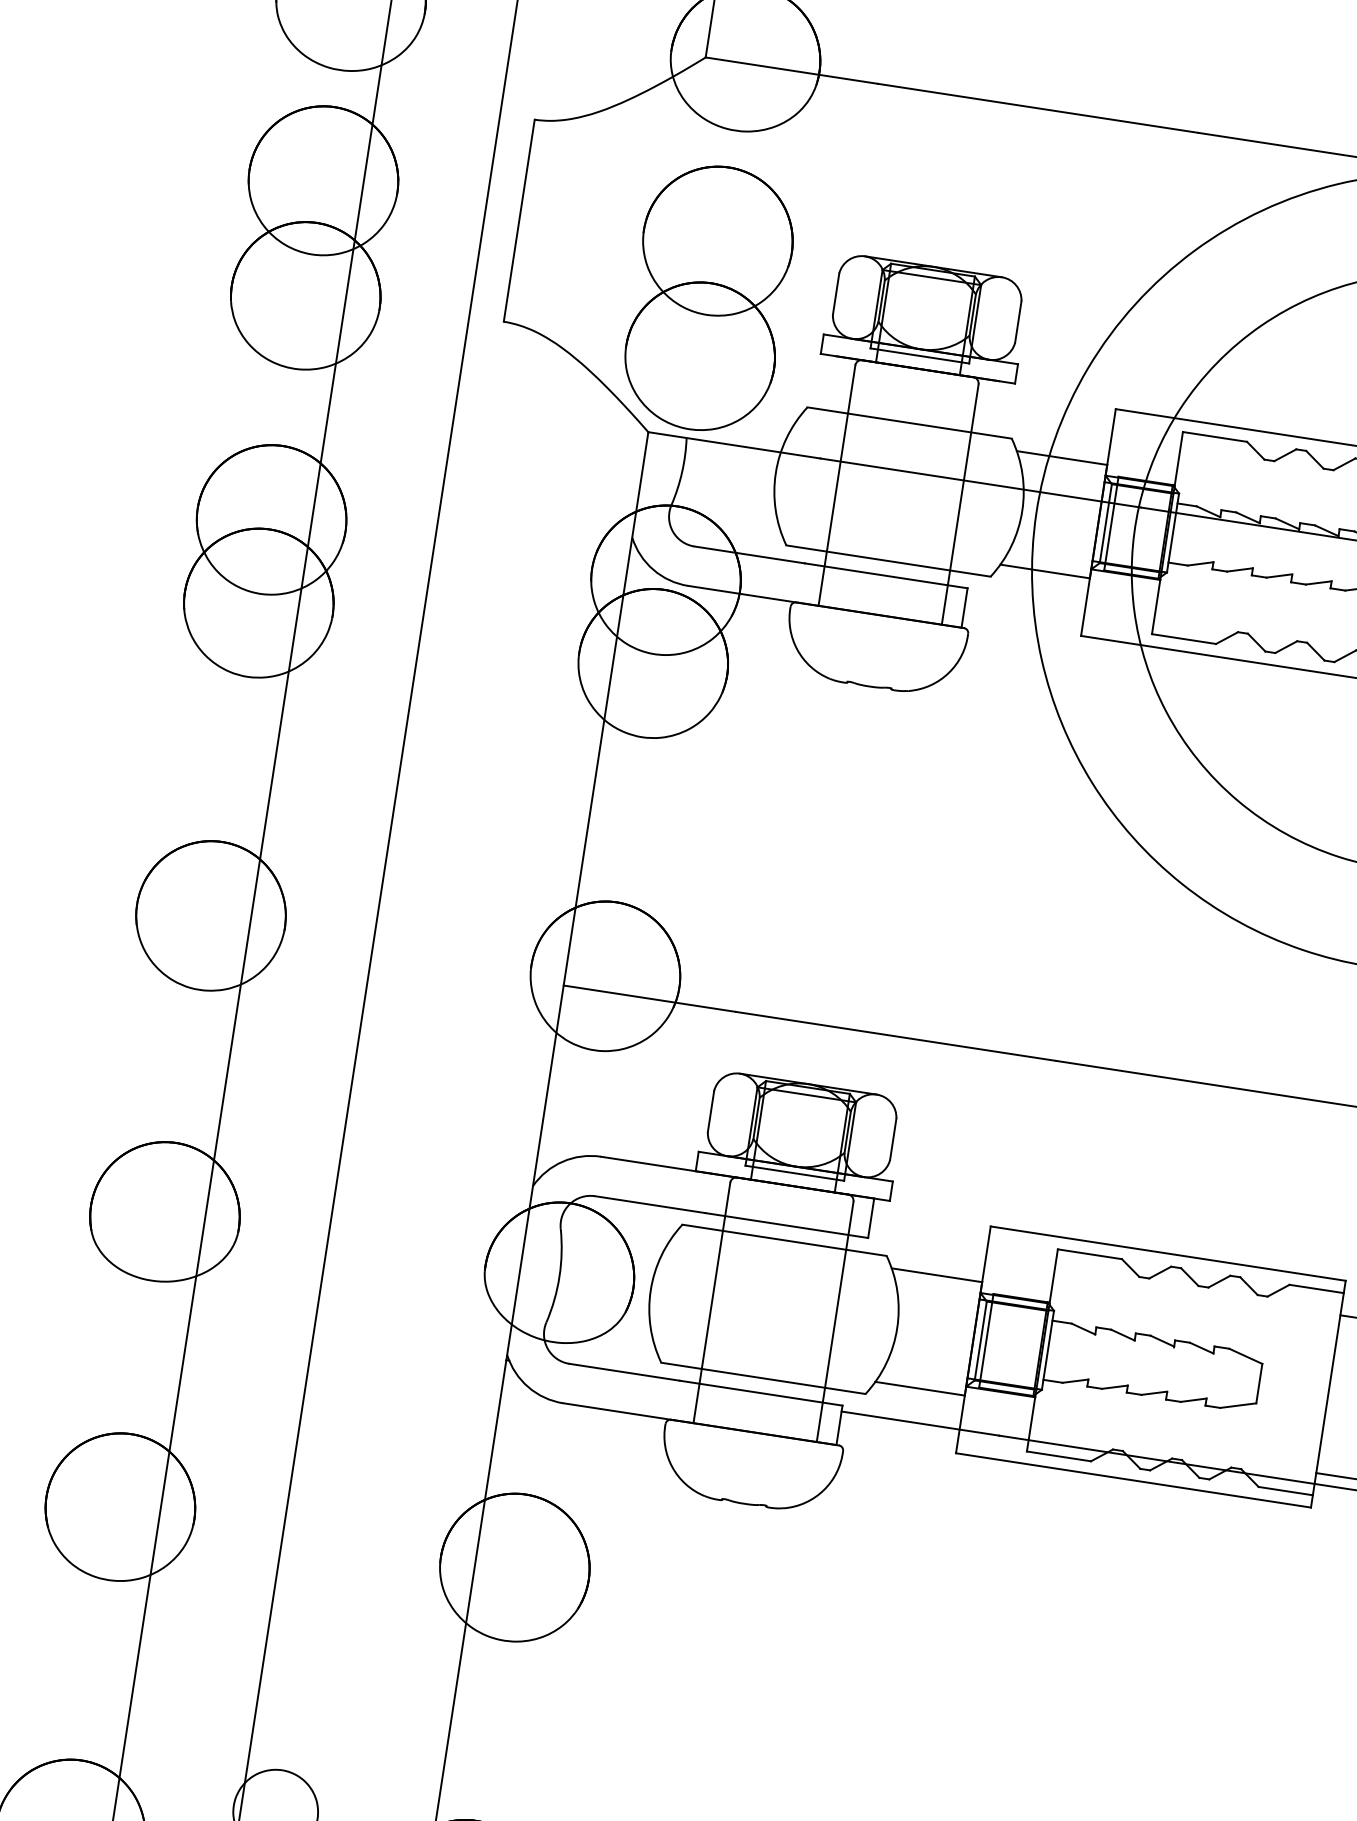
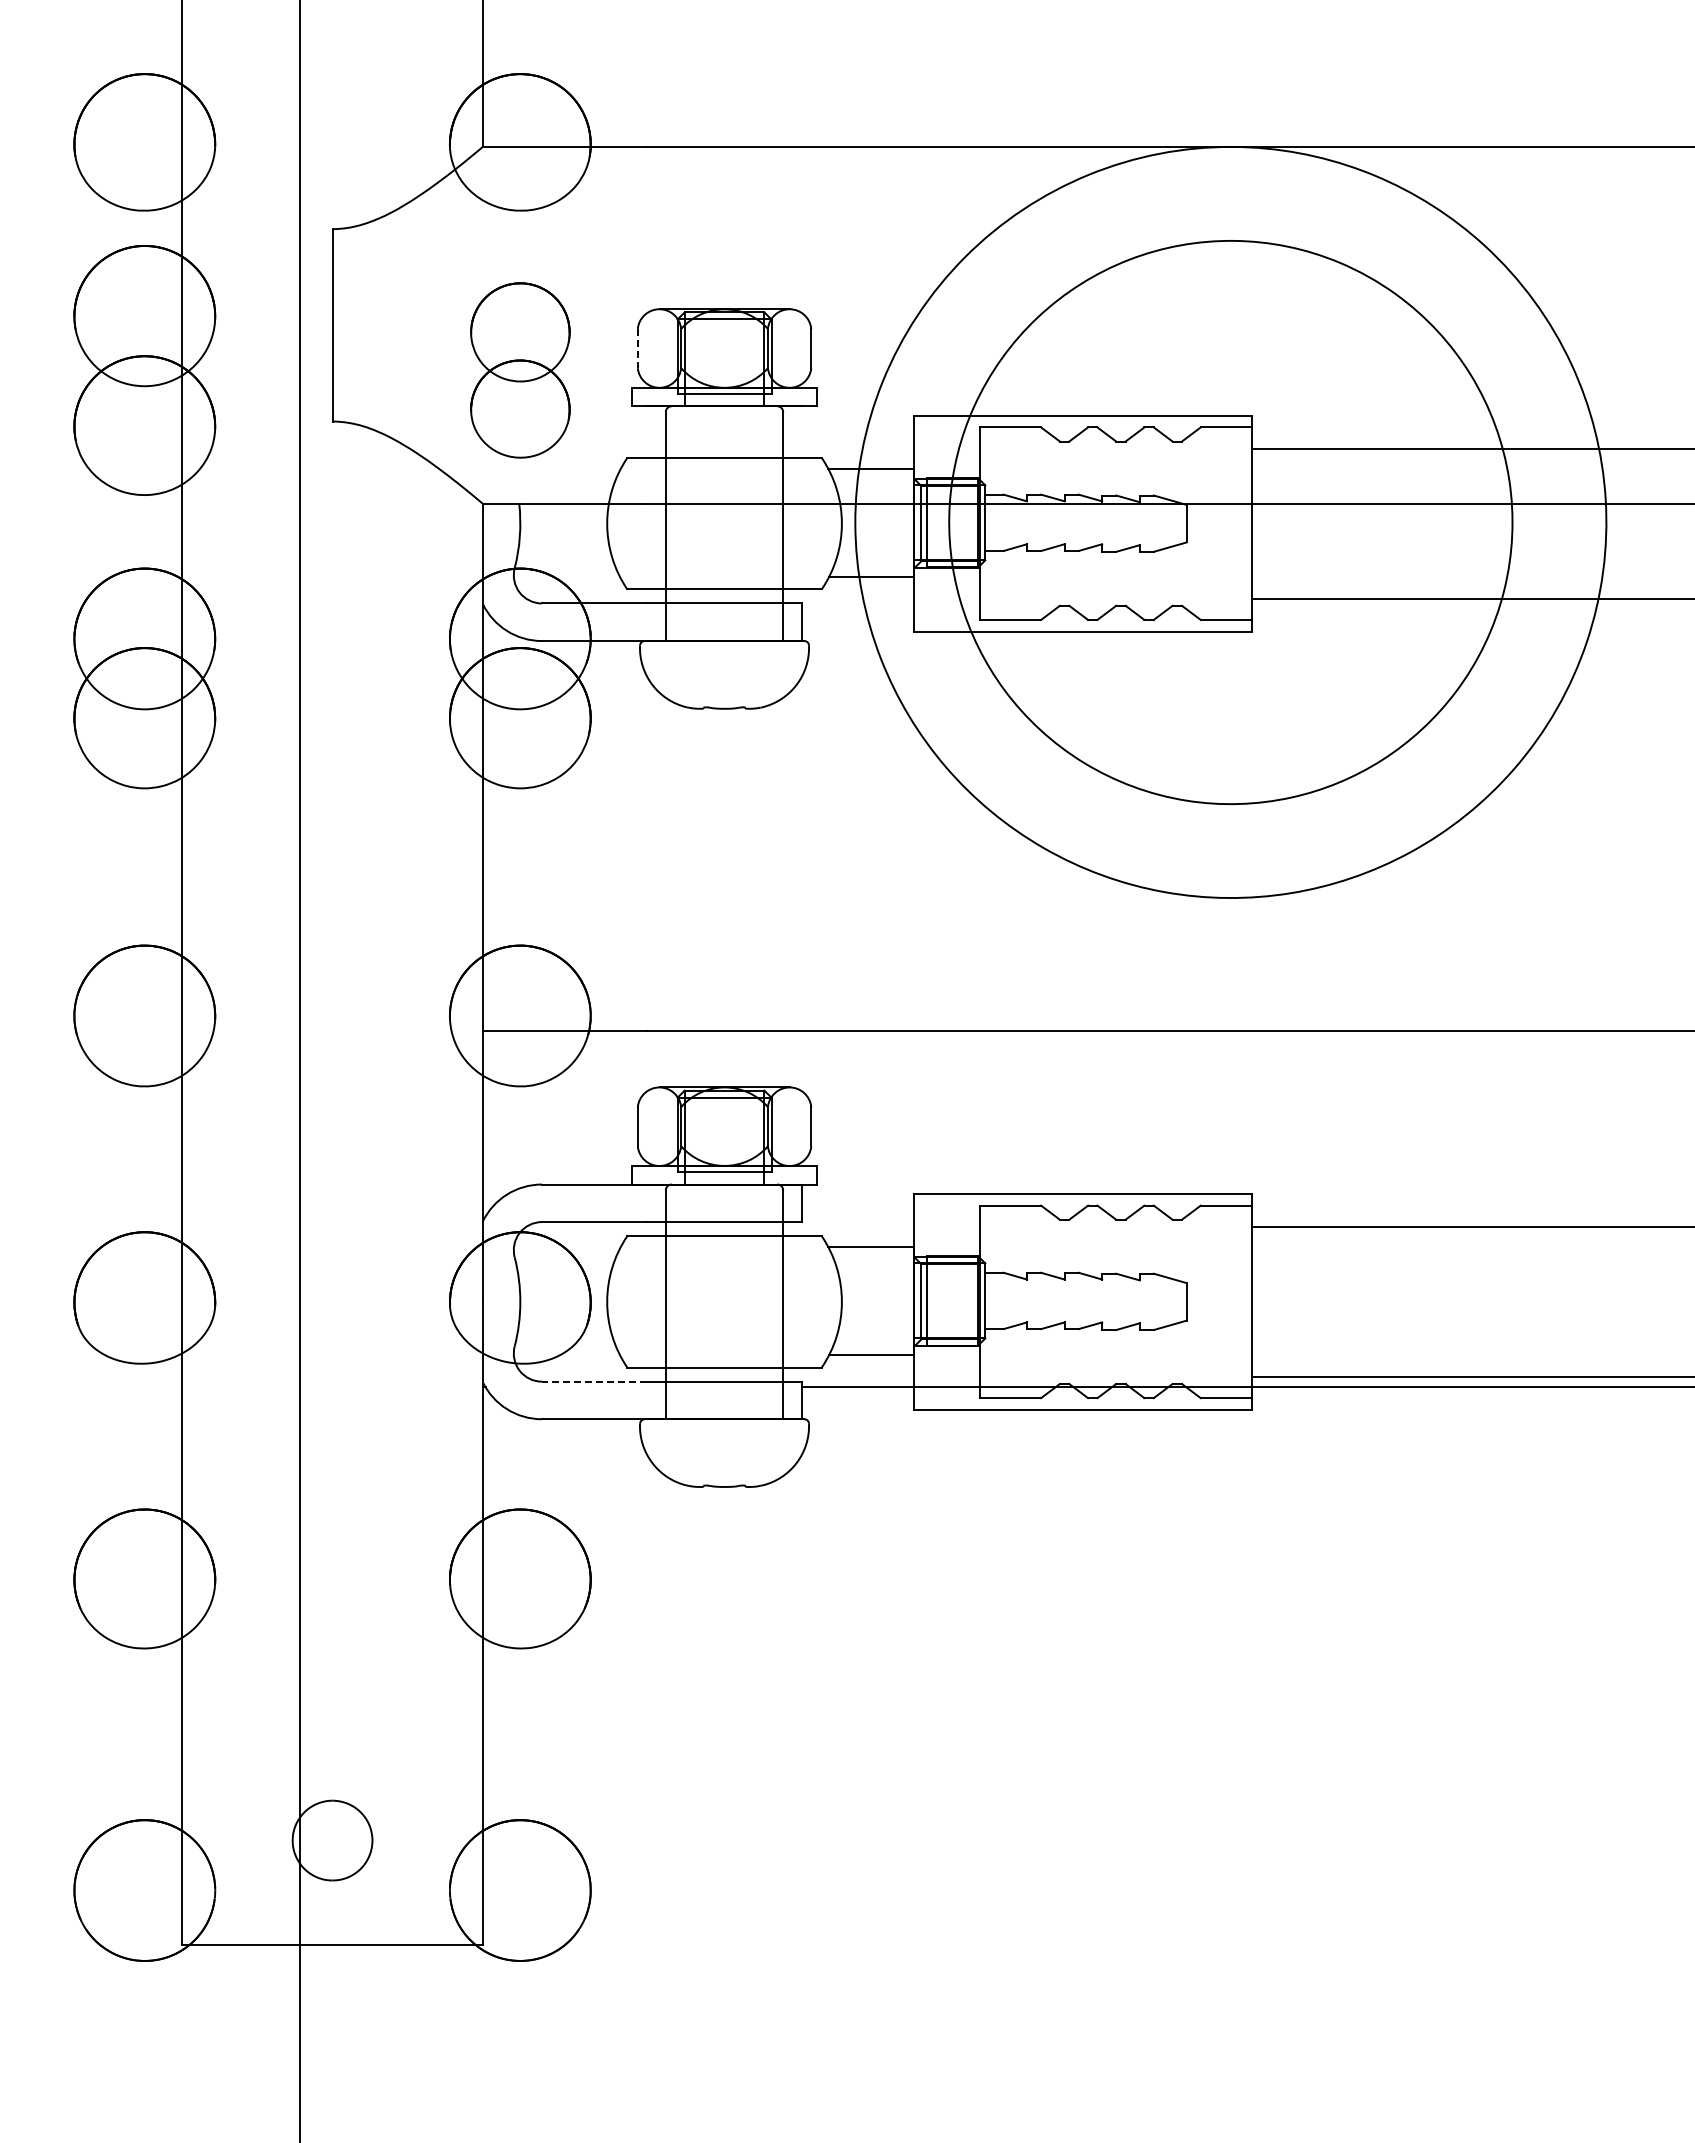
line: (835, 294) -> (637, 348), solid -> dashed
part: (709, 298) -> (520, 370), size x0.7
line: (624, 1372) -> (594, 1381), solid -> dashed

